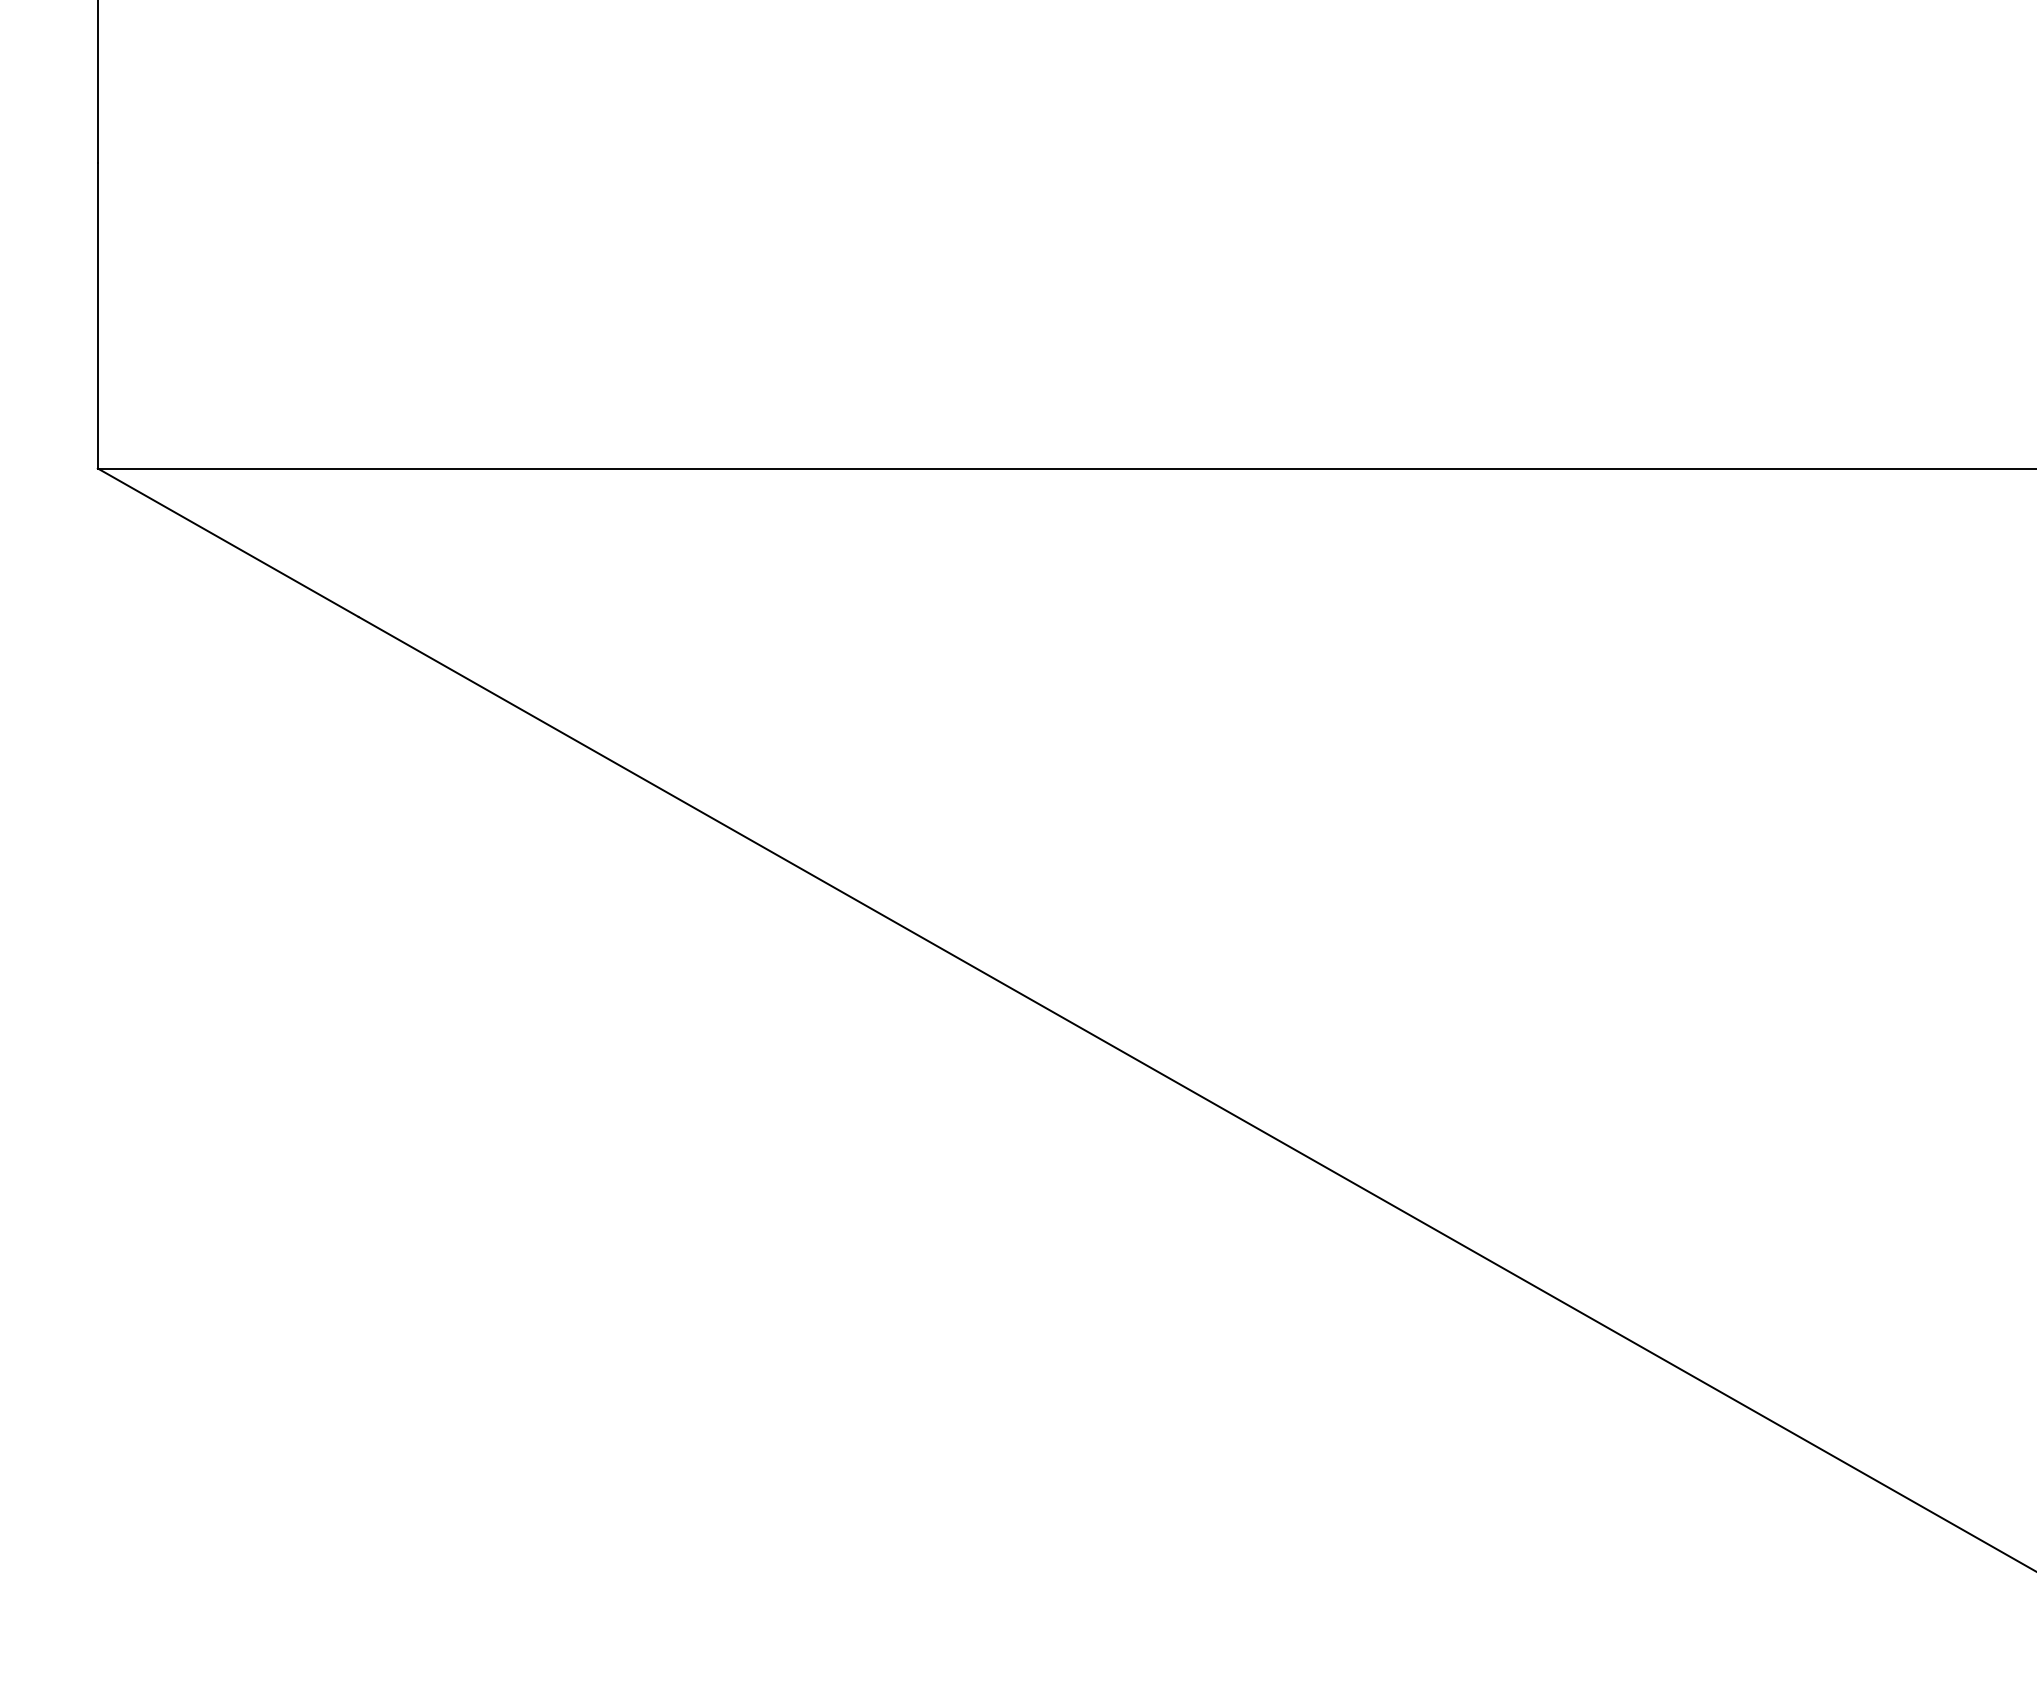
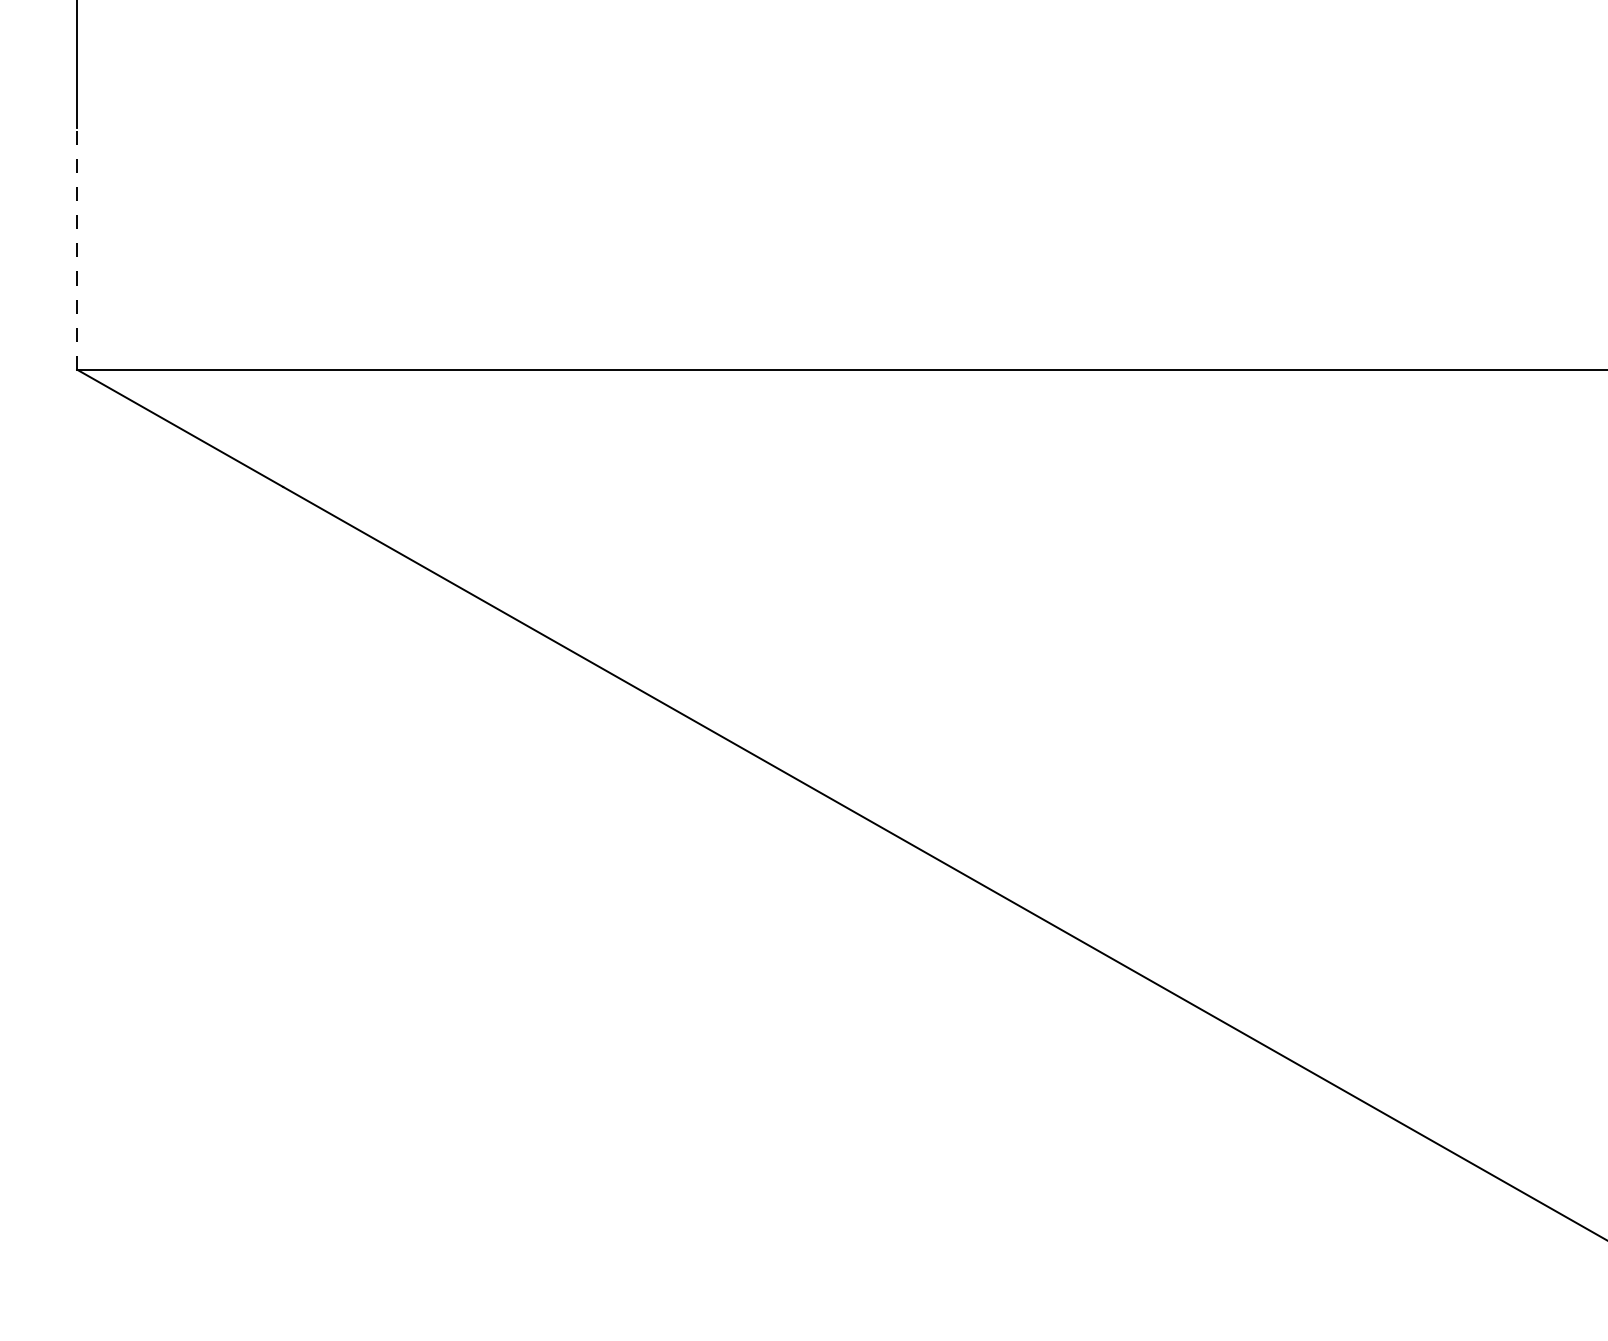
line: (98, 316) -> (77, 249), solid -> dashed

